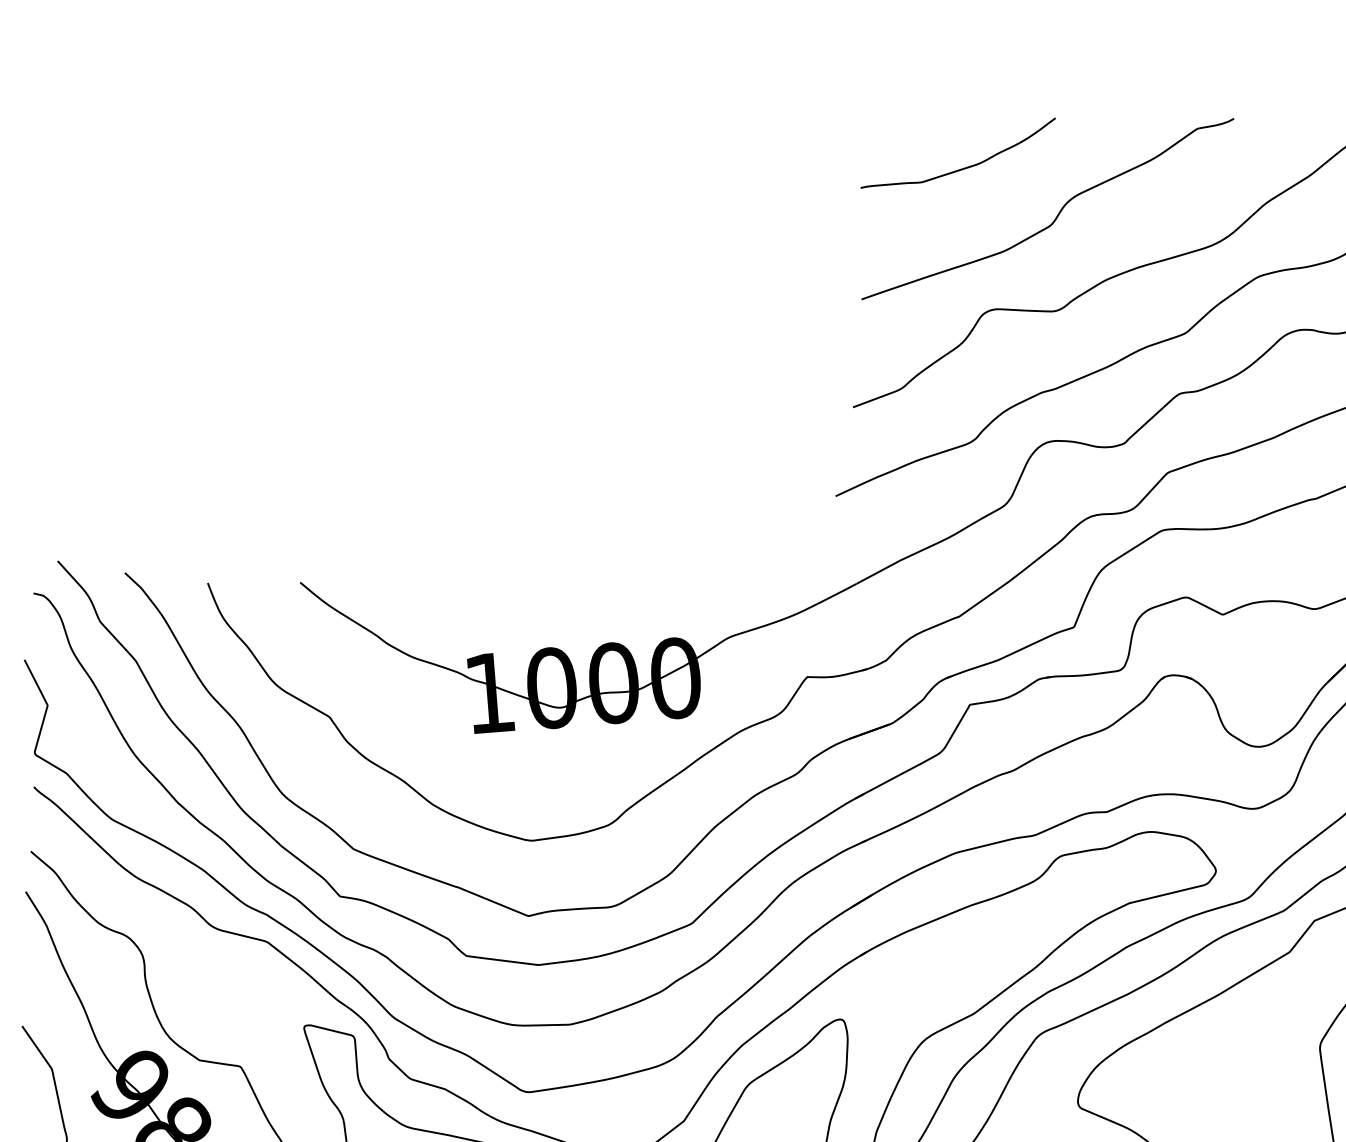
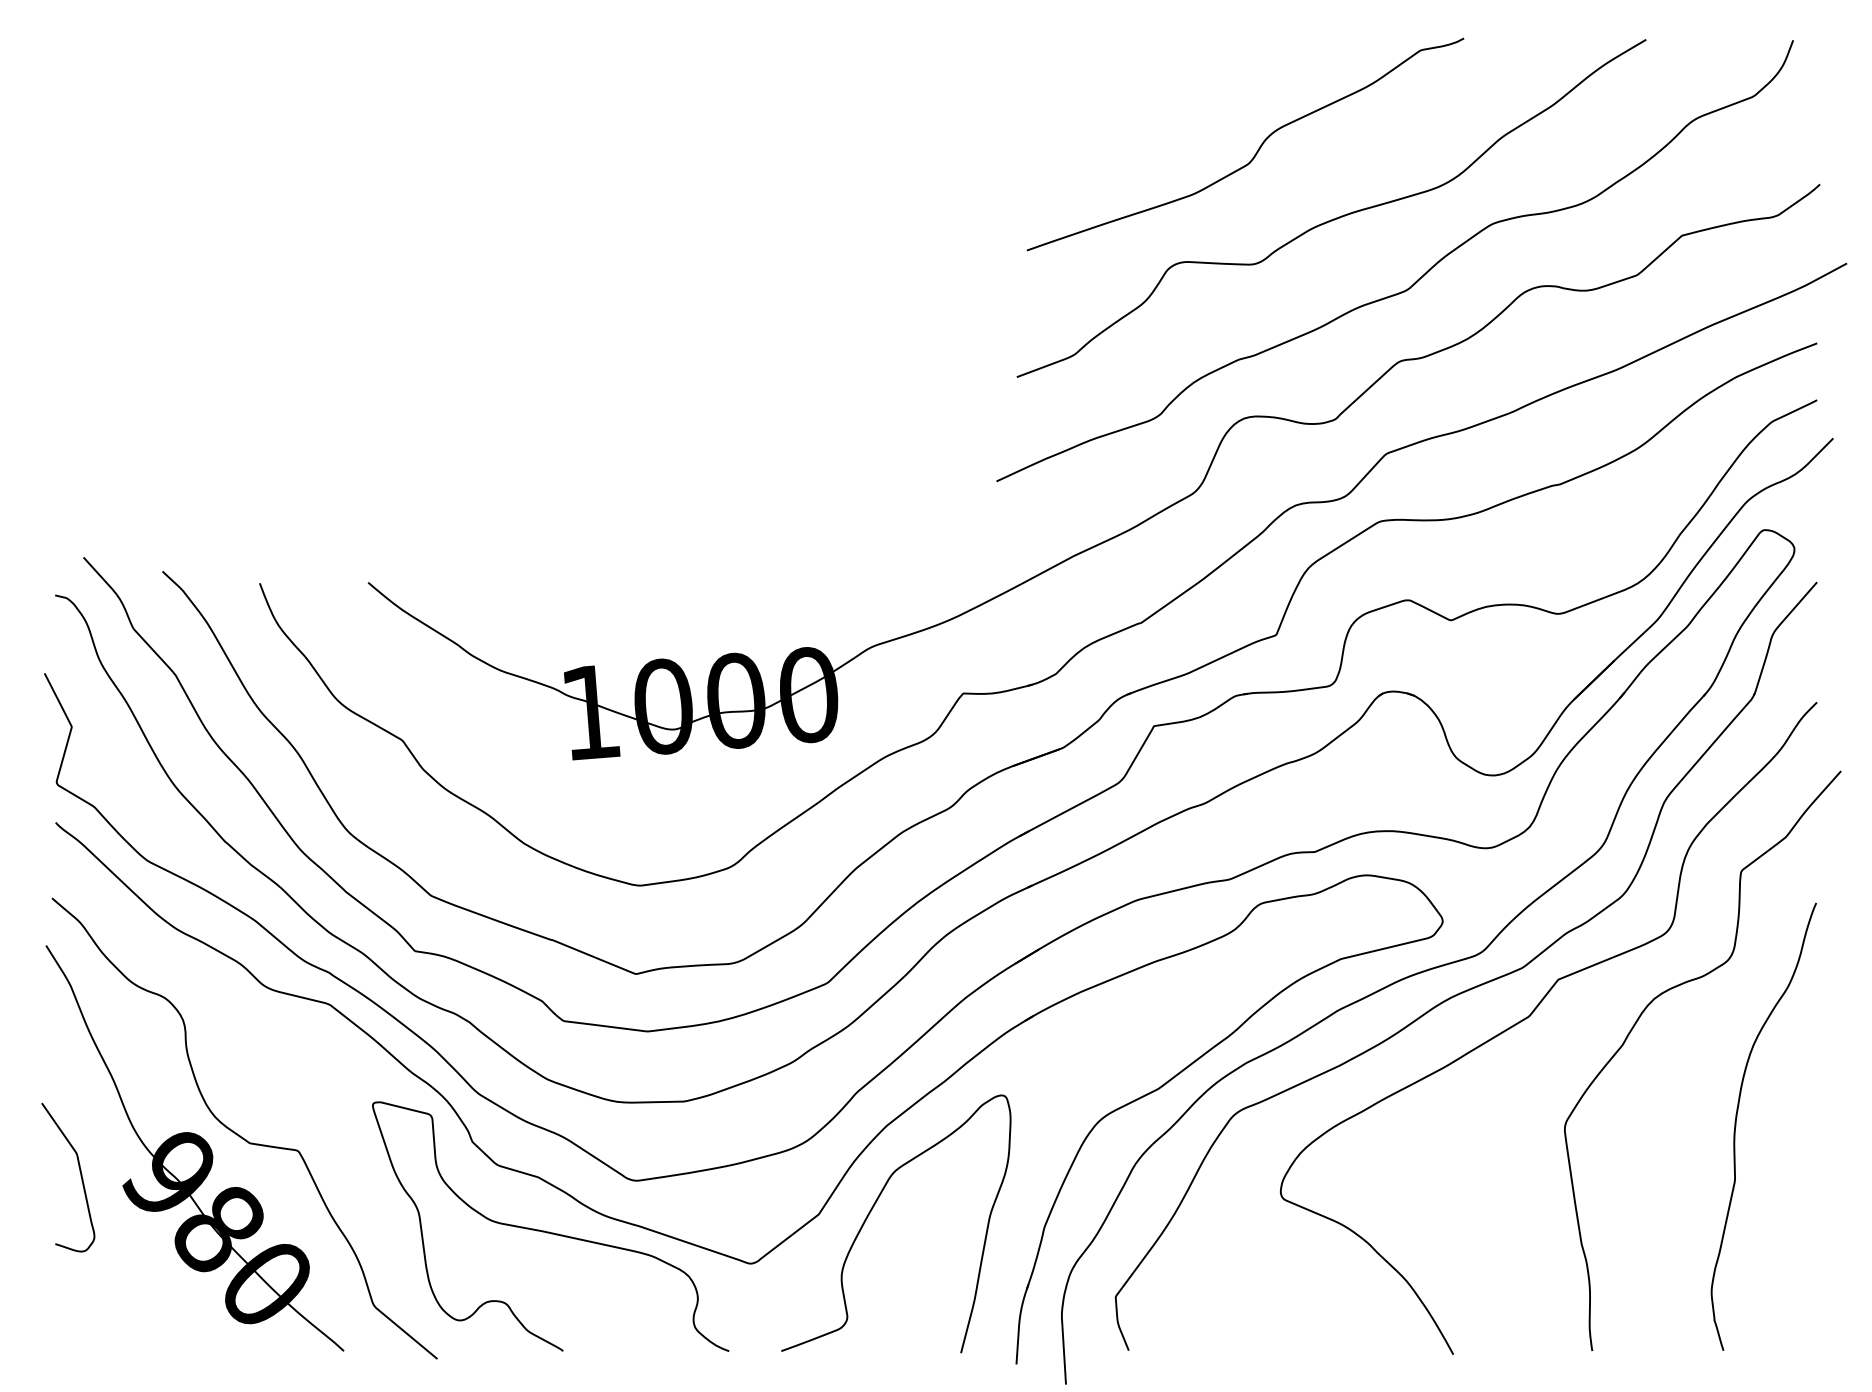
curve: (962, 168) -> (1145, 96), removed

